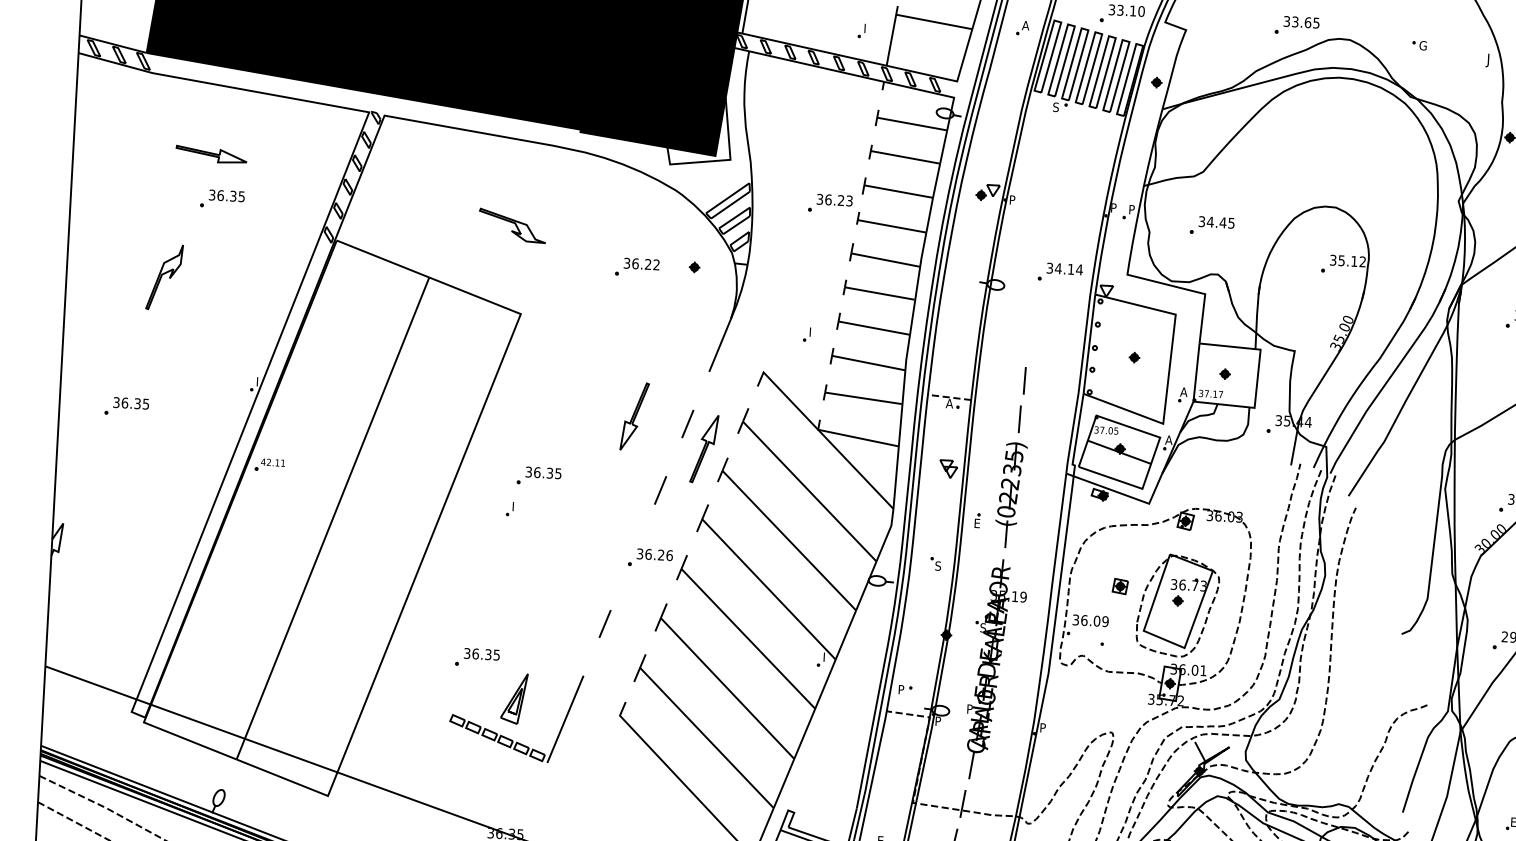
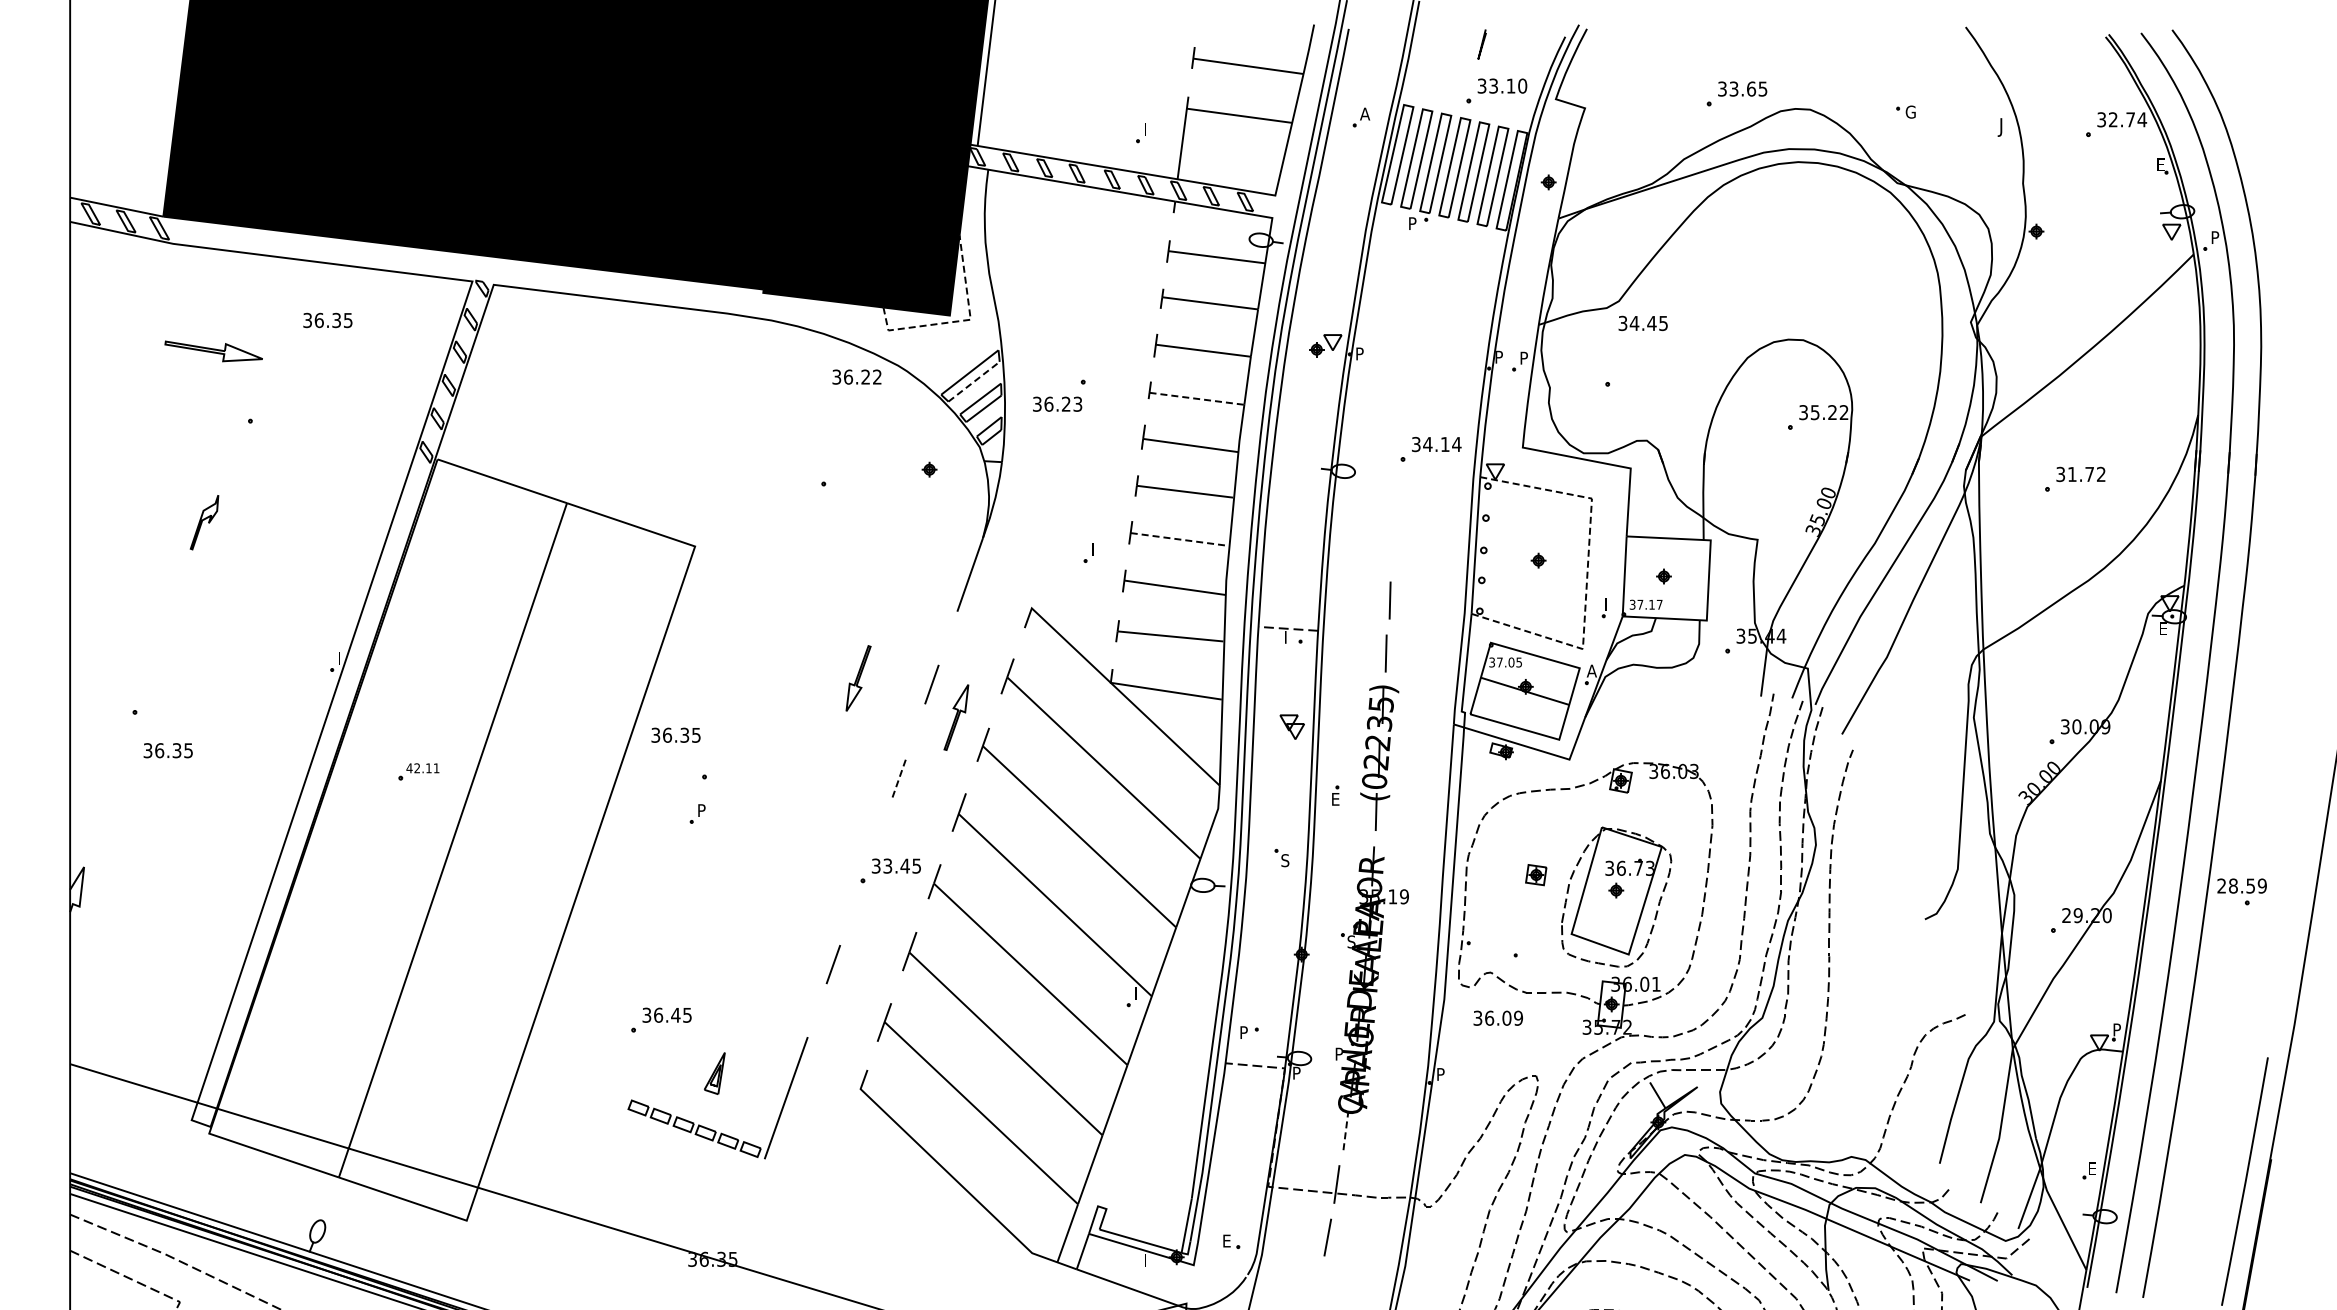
text: (1055, 107) -> (1412, 223), S -> P
part: (211, 154) -> (213, 351), moved
line: (722, 160) -> (959, 321), solid -> dashed
text: (226, 195) -> (327, 320), moved
text: (834, 199) -> (1057, 403), moved
line: (730, 204) -> (974, 381), solid -> dashed
text: (1216, 221) -> (1642, 322), moved
part: (512, 225) -> (676, 426), removed
line: (891, 226) -> (1196, 398), solid -> dashed
text: (1354, 261) -> (1832, 412), 35.12 -> 35.22
text: (641, 263) -> (856, 376), moved
part: (164, 277) -> (204, 522), size x0.6
line: (874, 328) -> (1180, 539), solid -> dashed
line: (1169, 370) -> (1587, 575), solid -> dashed
text: (1183, 391) -> (1608, 603), A -> I
text: (130, 403) -> (167, 750), moved
text: (949, 403) -> (1288, 637), A -> I
part: (634, 416) -> (858, 678), size x0.7
part: (704, 448) -> (956, 717), size x0.7
part: (269, 464) -> (418, 771), moved
text: (543, 472) -> (675, 734), moved
line: (660, 490) -> (899, 777), solid -> dashed
text: (515, 506) -> (701, 810), I -> P
text: (659, 554) -> (902, 865), 36.26 -> 33.45
text: (1090, 620) -> (1497, 1017), moved
text: (488, 654) -> (675, 1014), 36.35 -> 36.45
part: (514, 698) -> (714, 1073), size x0.6
line: (971, 765) -> (1345, 1131), solid -> dashed

